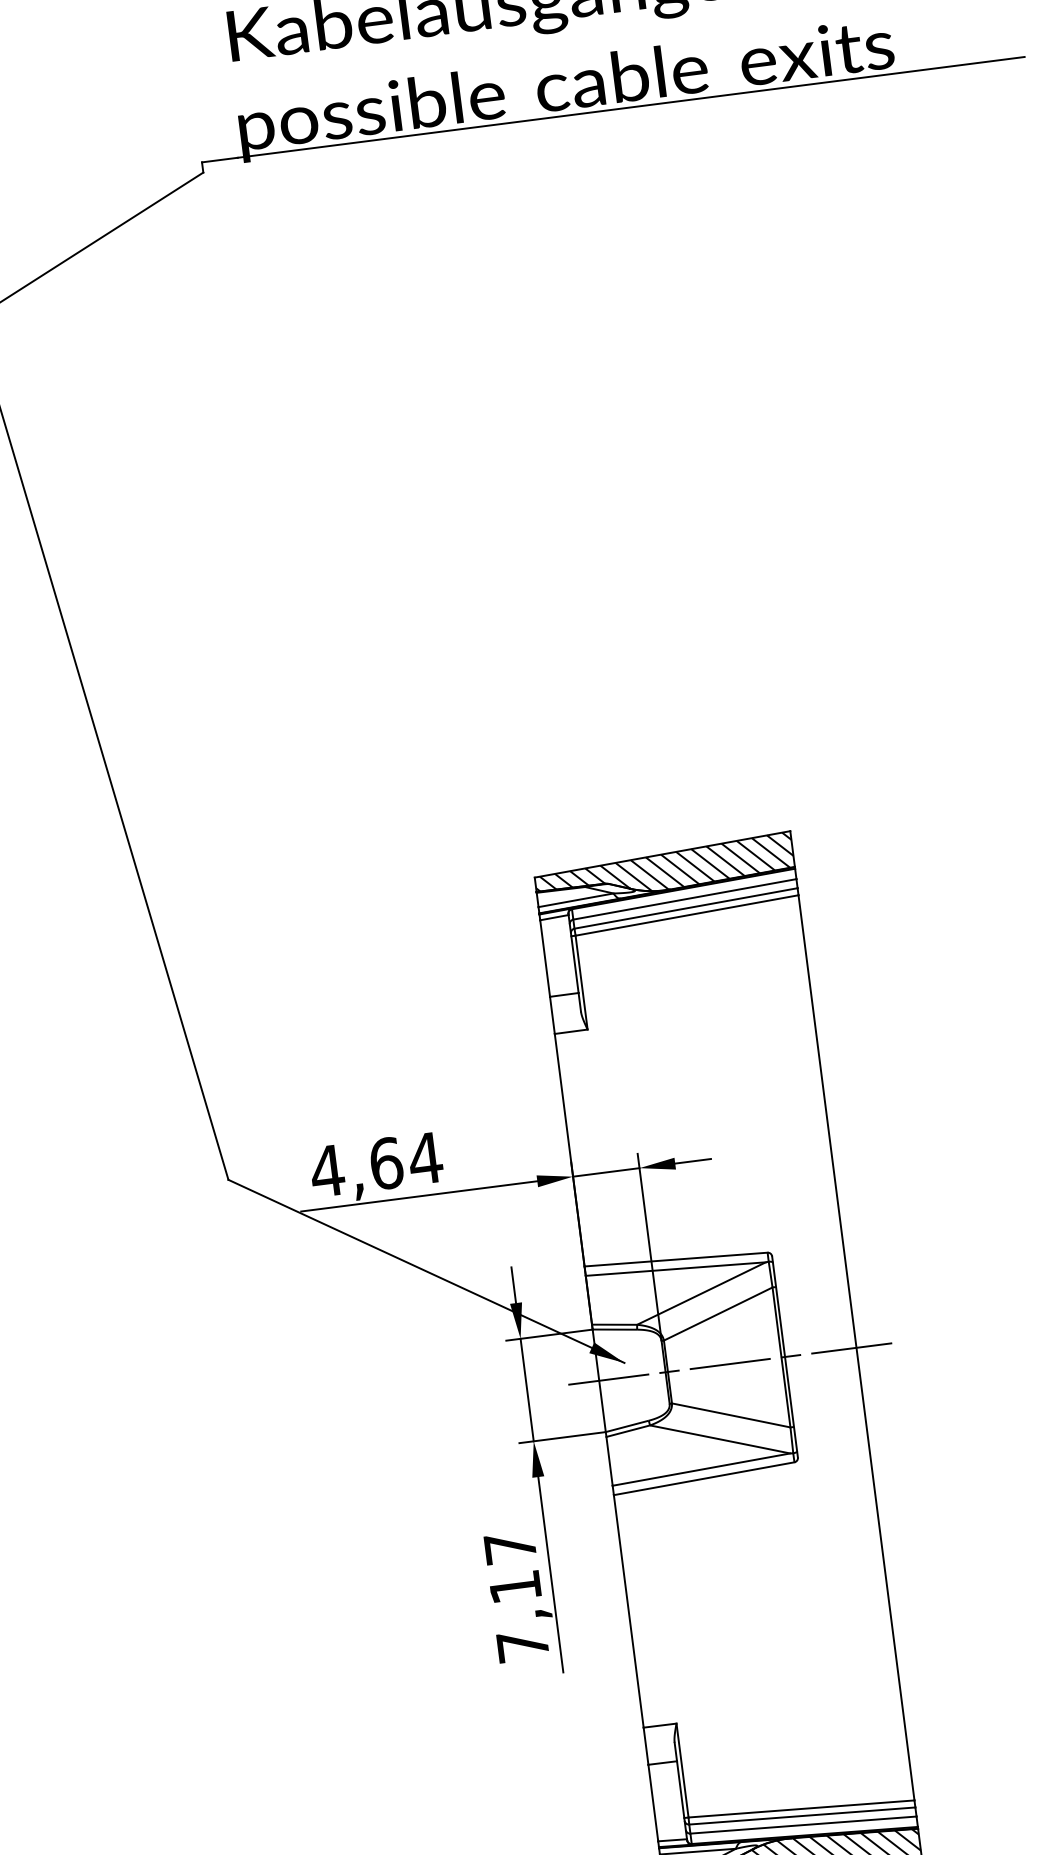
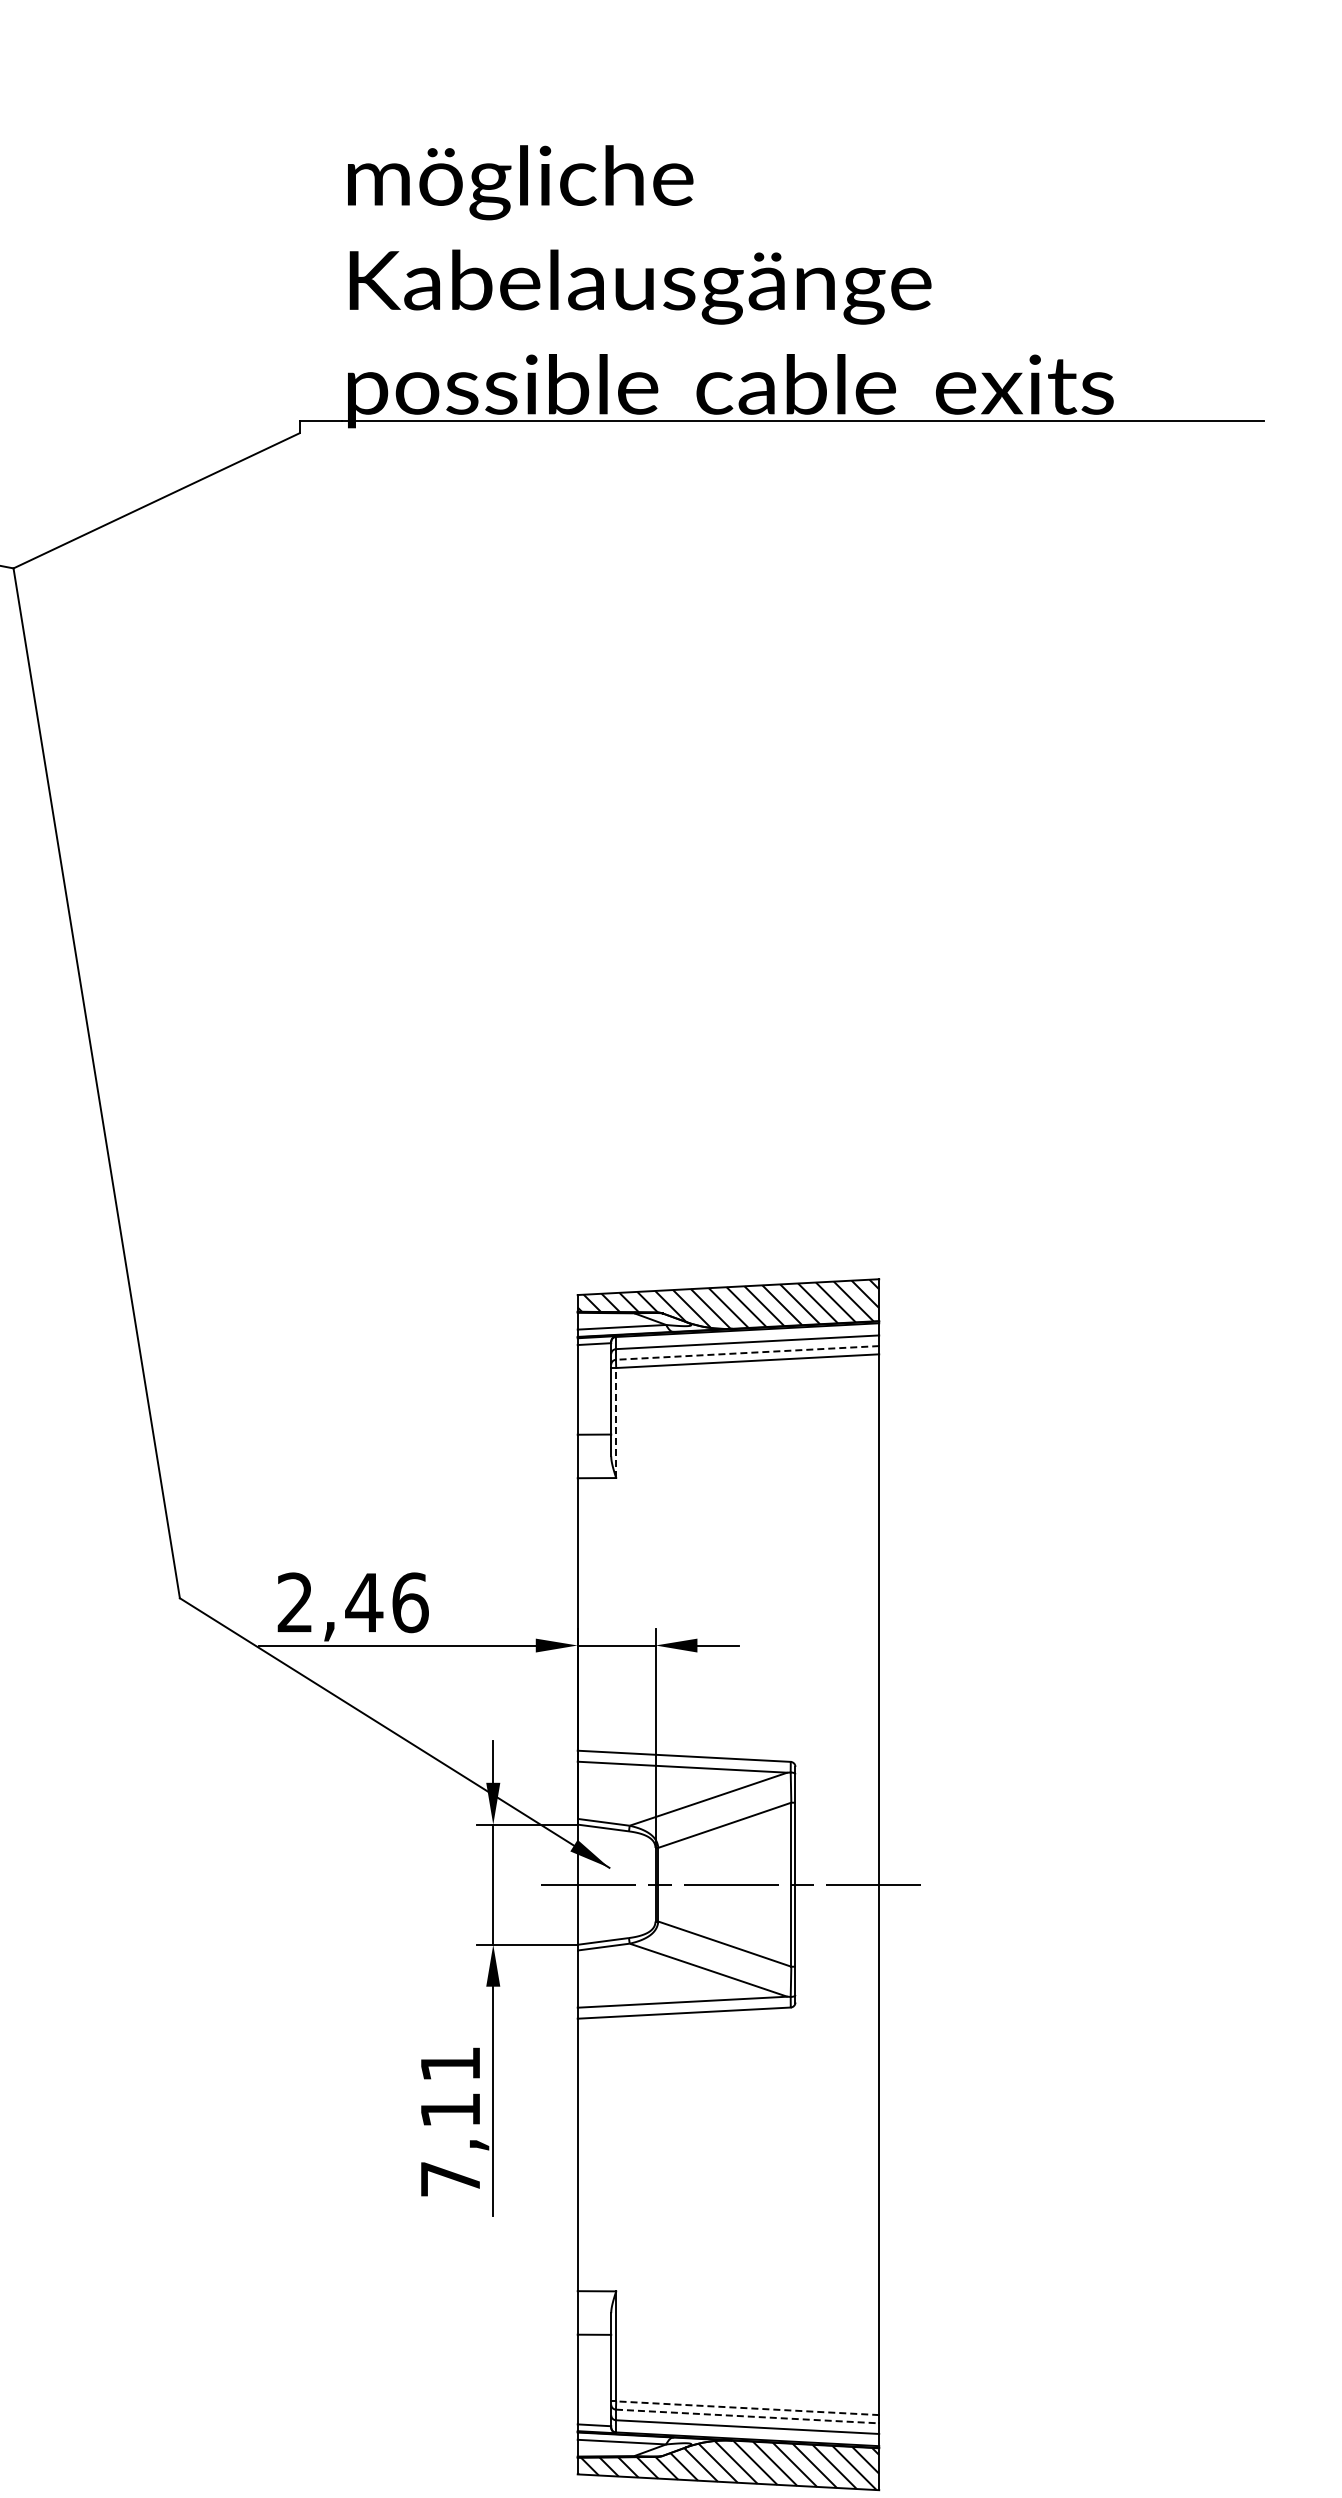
line: (685, 908) -> (747, 1352), solid -> dashed
line: (581, 982) -> (616, 1422), solid -> dashed
text: (376, 1164) -> (352, 1602), 4,64 -> 2,46
text: (510, 1548) -> (450, 2064), 7,17 -> 7,11
line: (801, 1809) -> (747, 2408), solid -> dashed
line: (802, 1816) -> (747, 2416), solid -> dashed

